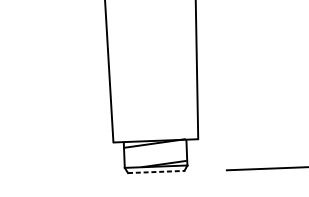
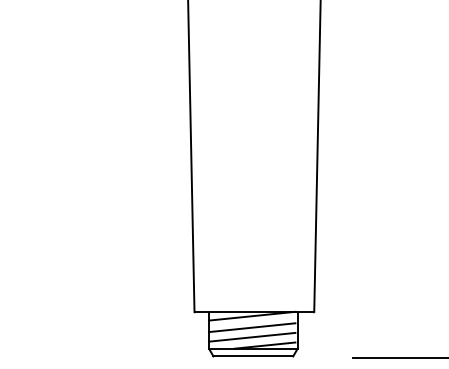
line: (154, 151) -> (252, 327), added
line: (155, 157) -> (252, 336), added
line: (156, 172) -> (253, 356), dashed -> solid

